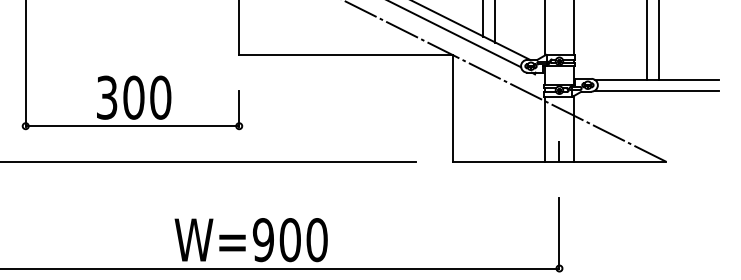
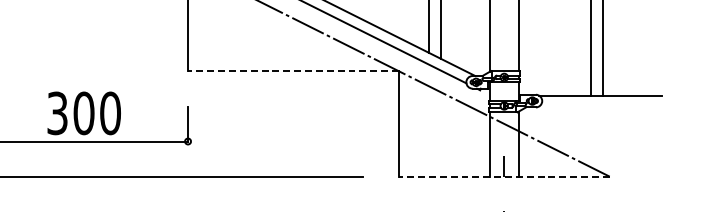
line: (345, 55) -> (292, 71), solid -> dashed
line: (656, 90) -> (600, 106), removed
line: (559, 161) -> (504, 176), solid -> dashed

